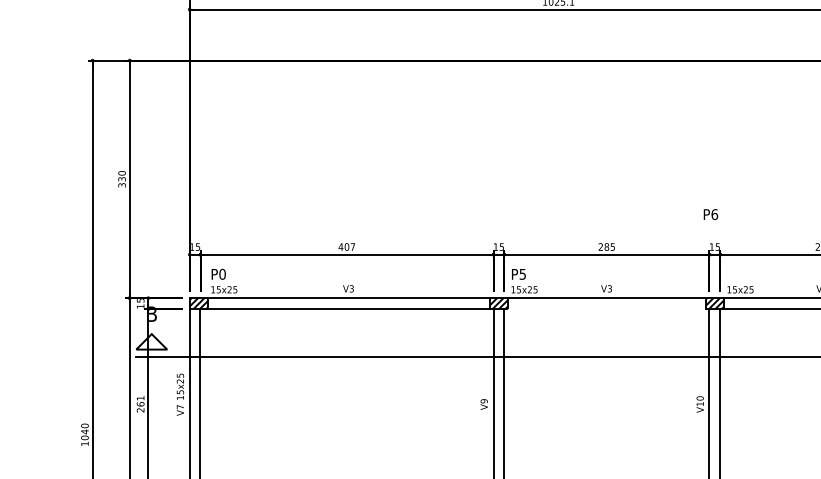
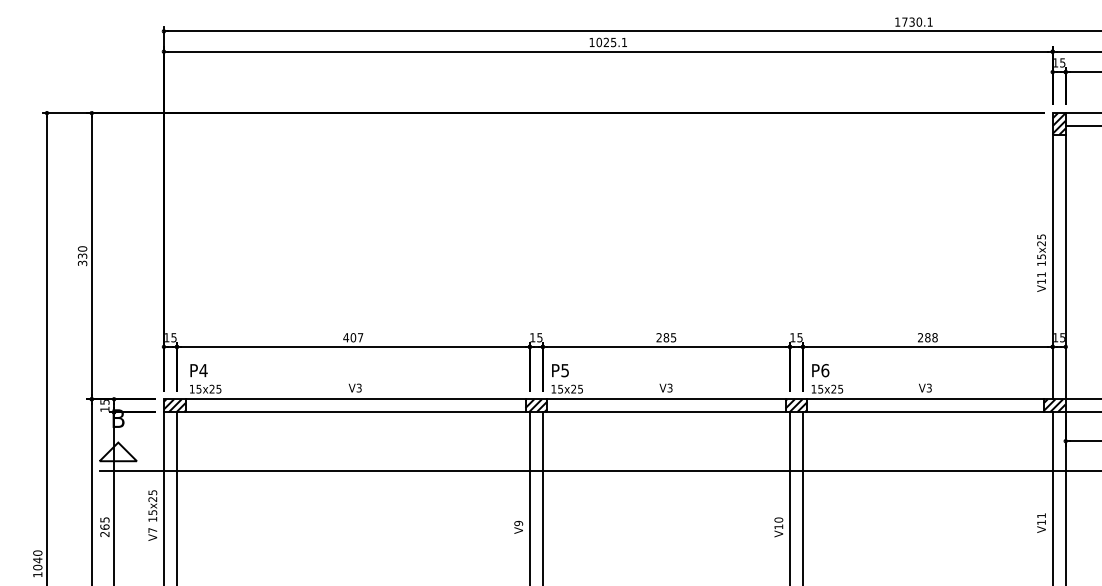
text: (710, 214) -> (820, 370), moved
text: (222, 274) -> (203, 370), P0 -> P4
line: (606, 309) -> (666, 412), added
text: (140, 397) -> (104, 519), 261 -> 265

